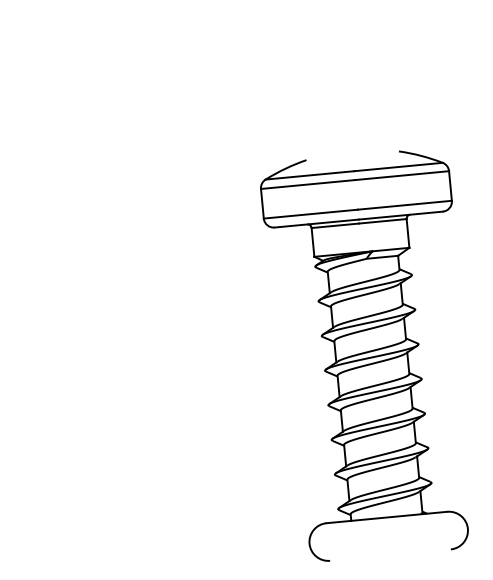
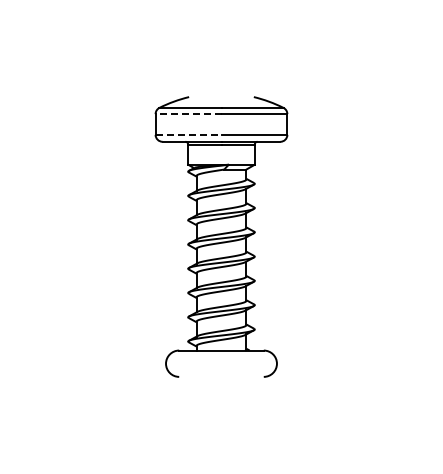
line: (308, 185) -> (188, 114), solid -> dashed
line: (310, 213) -> (188, 134), solid -> dashed

